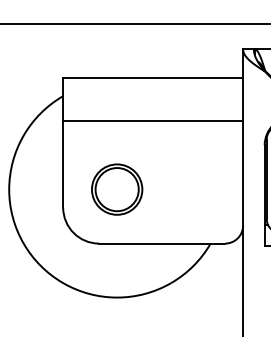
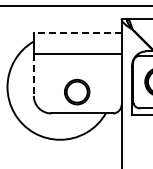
line: (152, 77) -> (77, 32), solid -> dashed
line: (62, 165) -> (33, 75), solid -> dashed
part: (117, 190) -> (77, 92), moved

